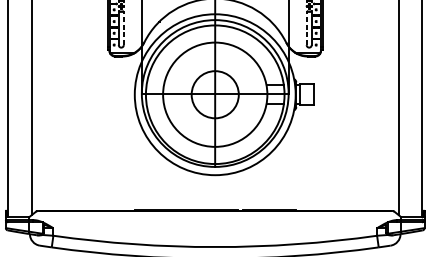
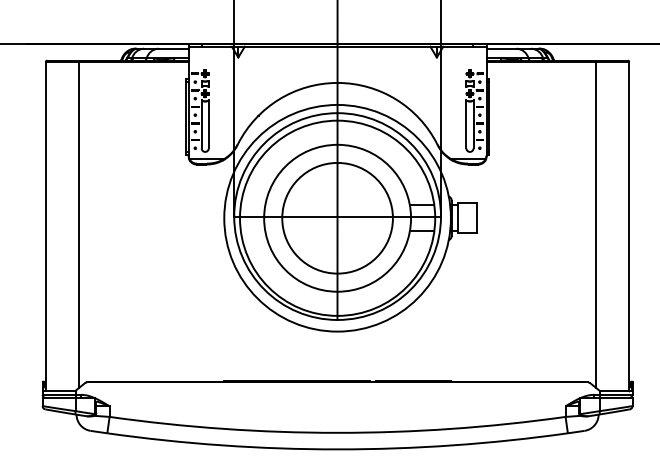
line: (123, 28) -> (208, 124), dashed -> solid
line: (306, 28) -> (466, 124), dashed -> solid
circle: (215, 94) -> (337, 217), size x1.67

